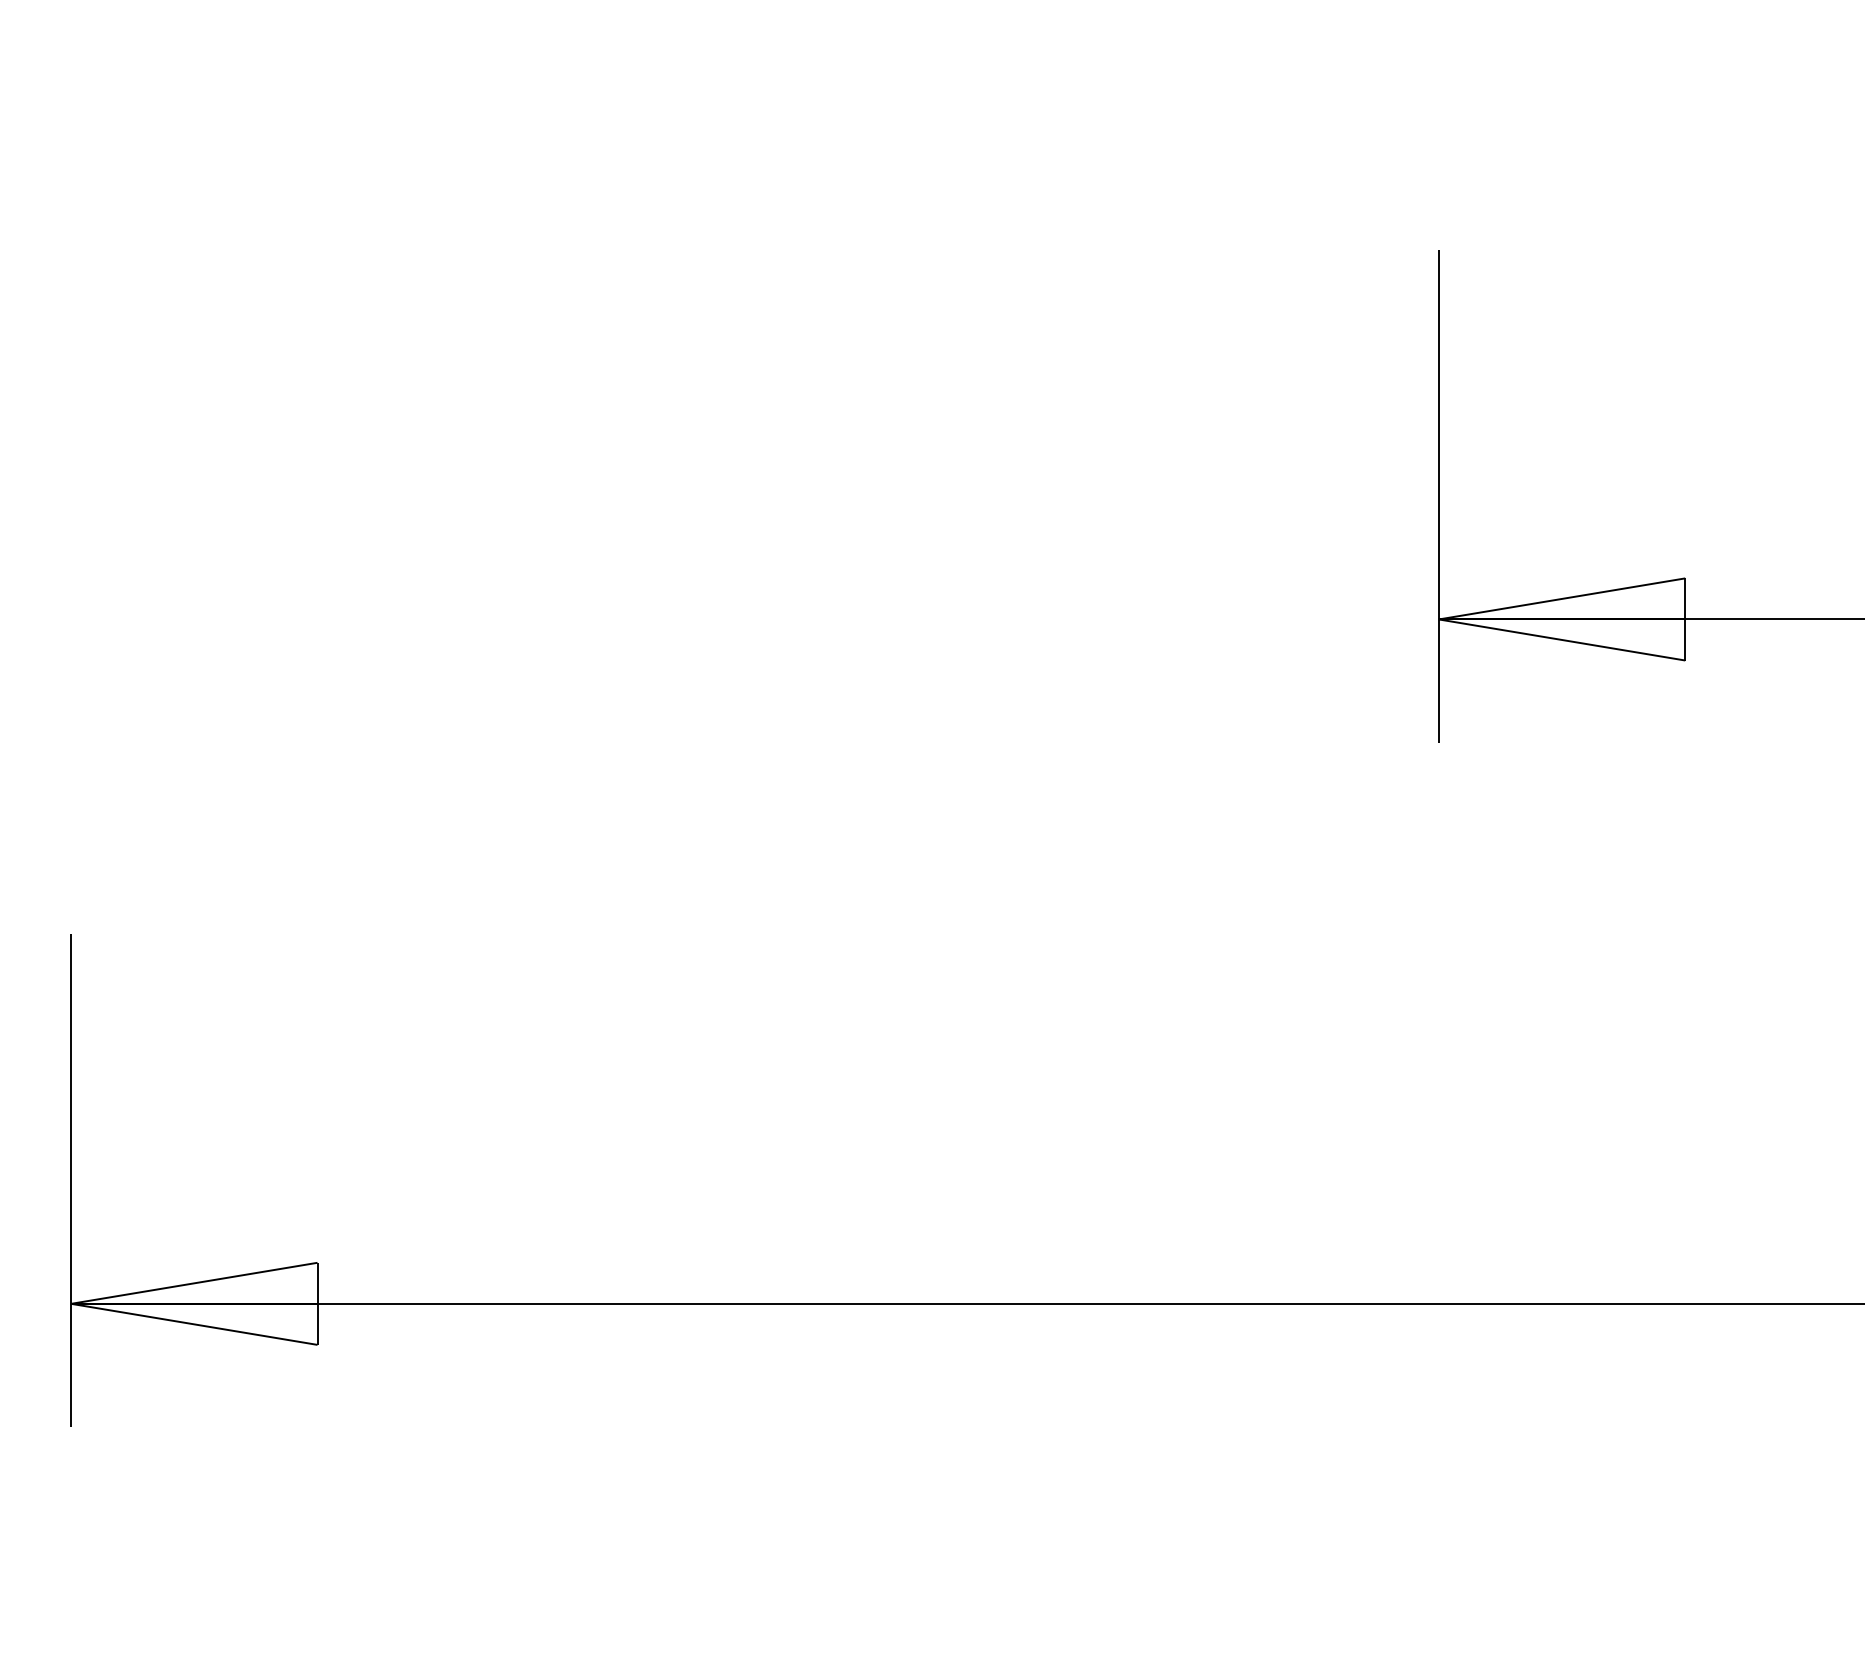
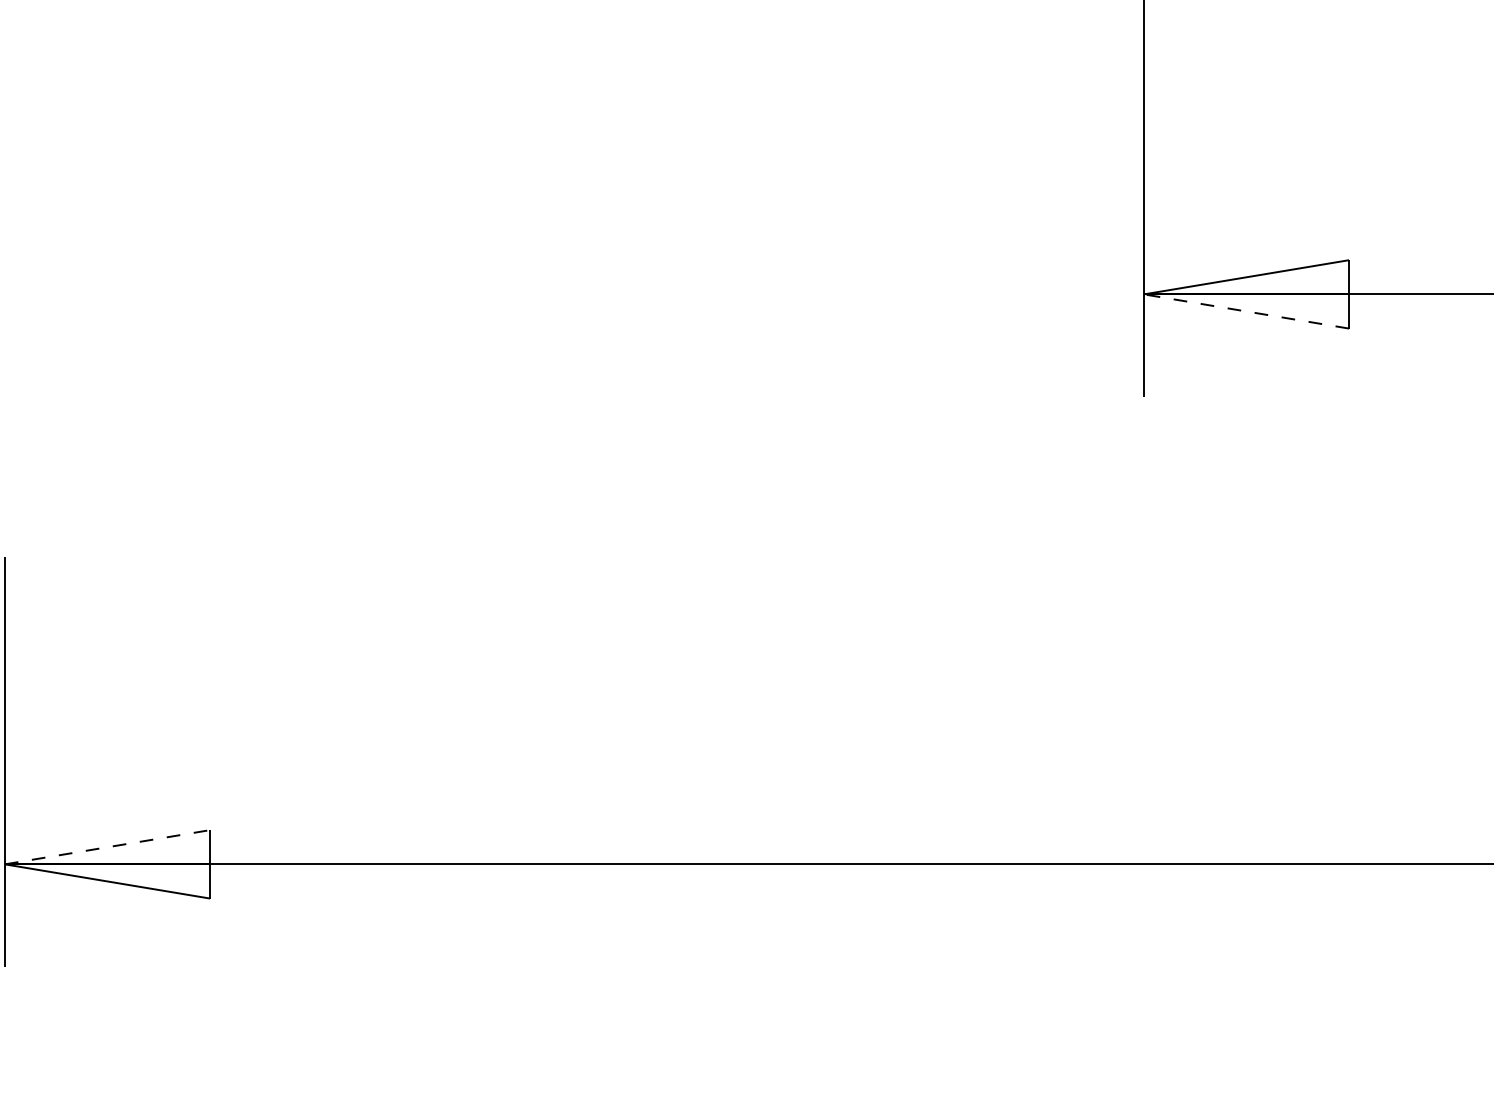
line: (1562, 639) -> (1246, 311), solid -> dashed
line: (194, 1283) -> (107, 847), solid -> dashed

